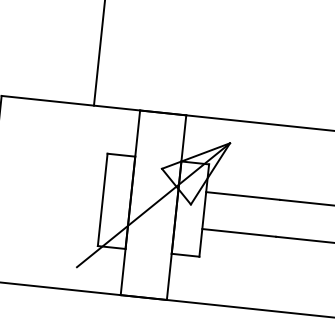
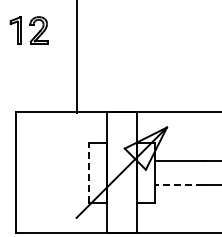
line: (102, 199) -> (88, 172), solid -> dashed
line: (238, 232) -> (178, 184), solid -> dashed

